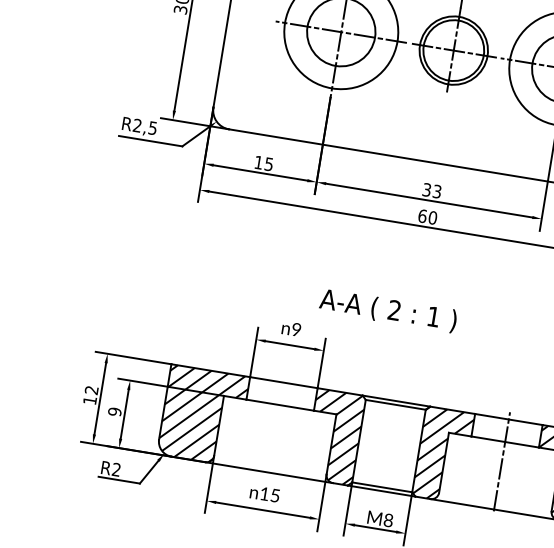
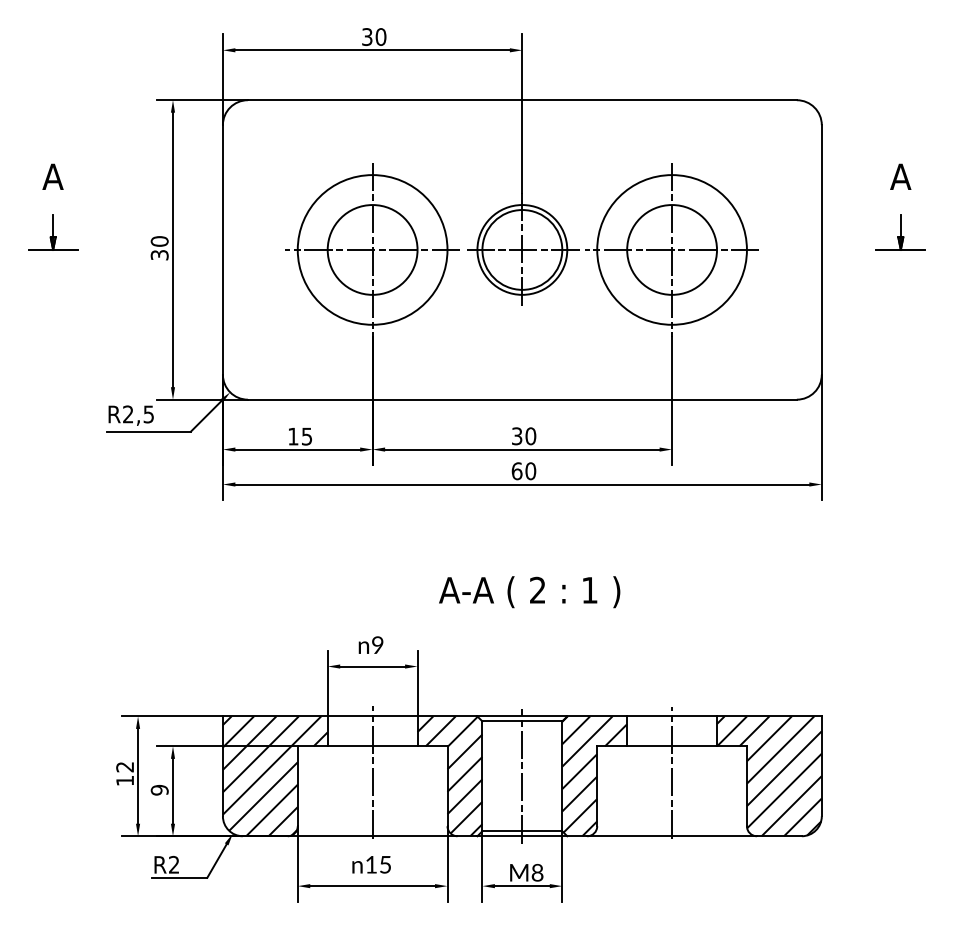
text: (436, 191) -> (530, 436), 33 -> 30
text: (388, 311) -> (529, 592), moved
line: (277, 424) -> (372, 771), added
line: (389, 445) -> (522, 775), added

